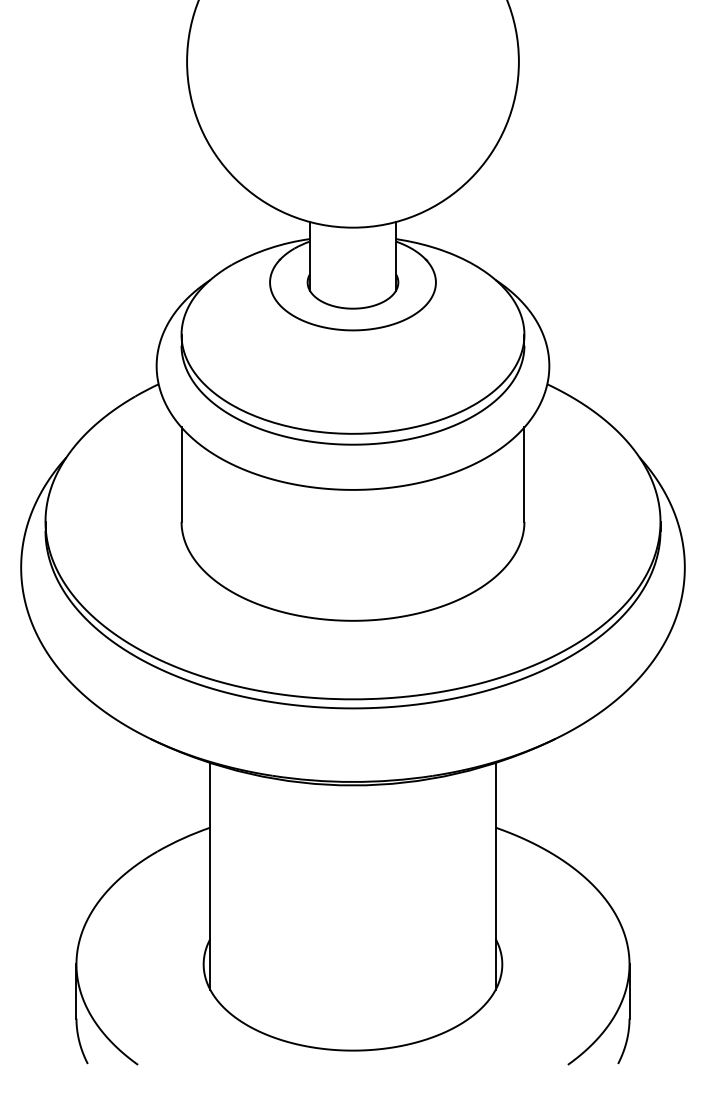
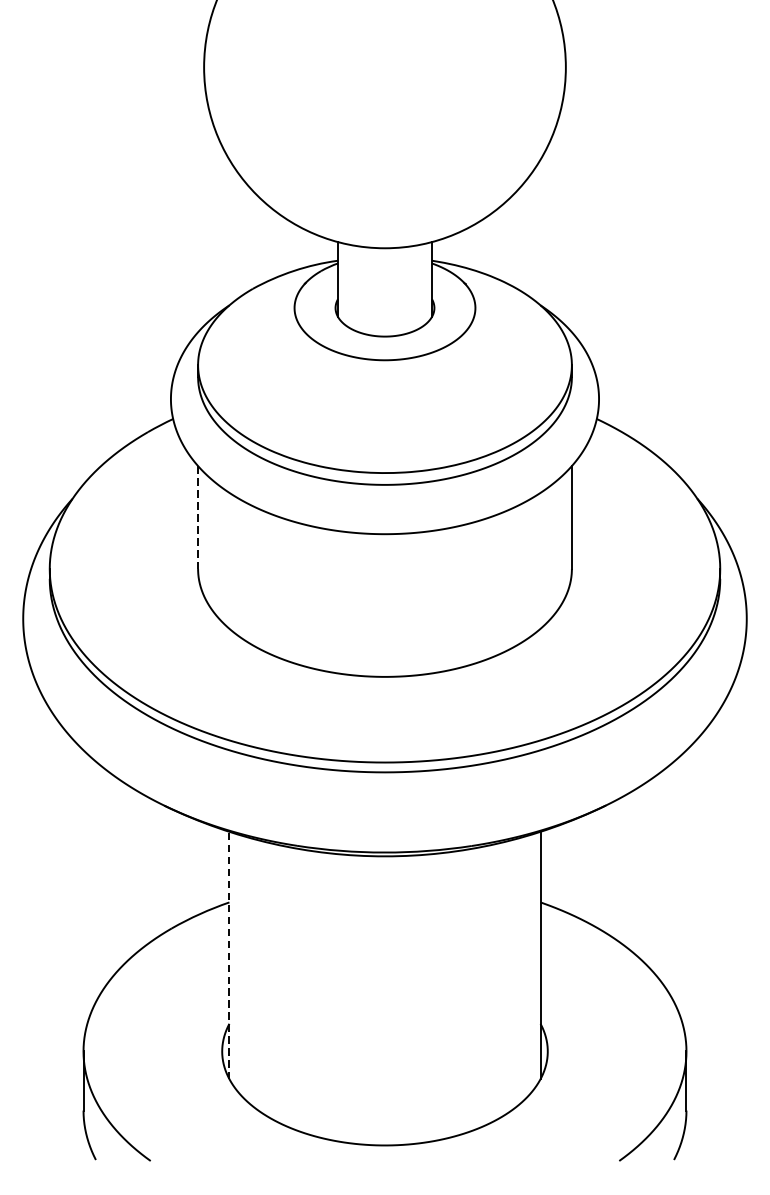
line: (181, 475) -> (198, 518), solid -> dashed
line: (210, 877) -> (229, 956), solid -> dashed

